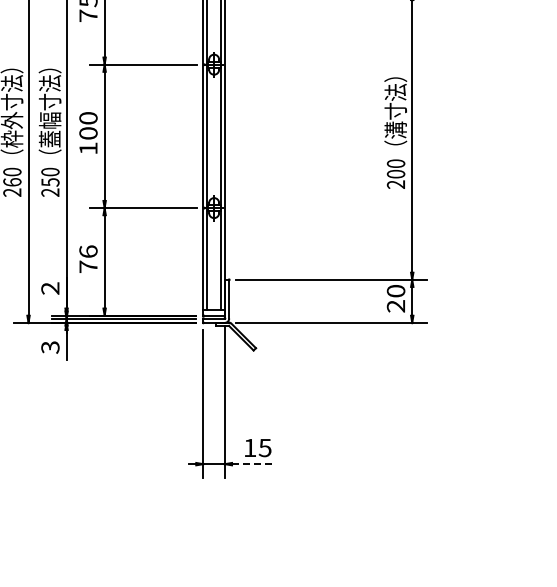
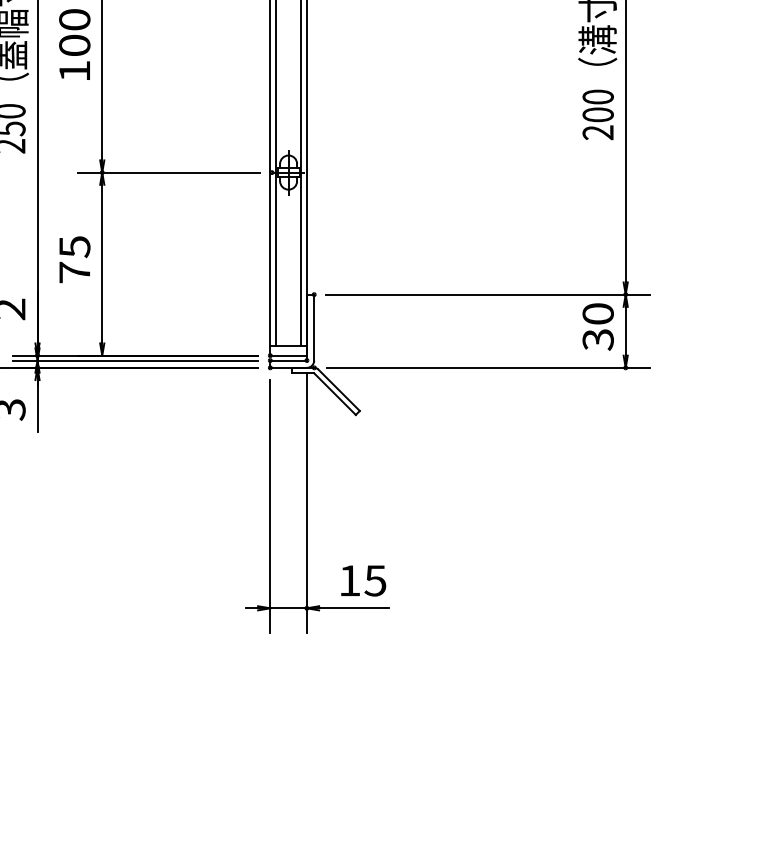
text: (88, 251) -> (74, 246), 76 -> 75
text: (396, 306) -> (598, 340), 20 -> 30
line: (253, 464) -> (355, 608), dashed -> solid

